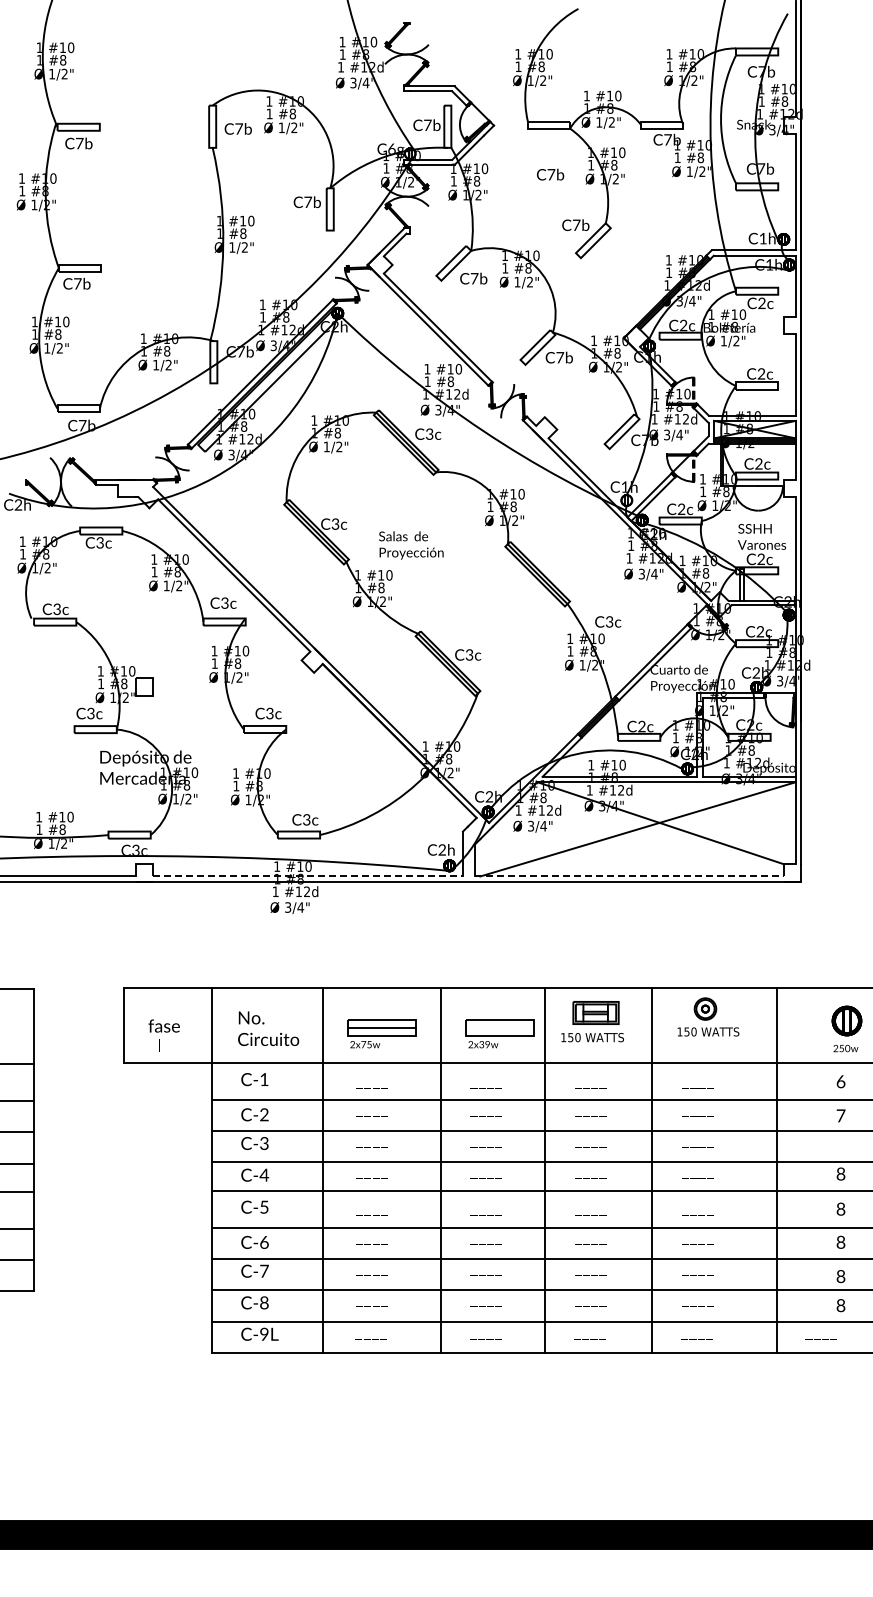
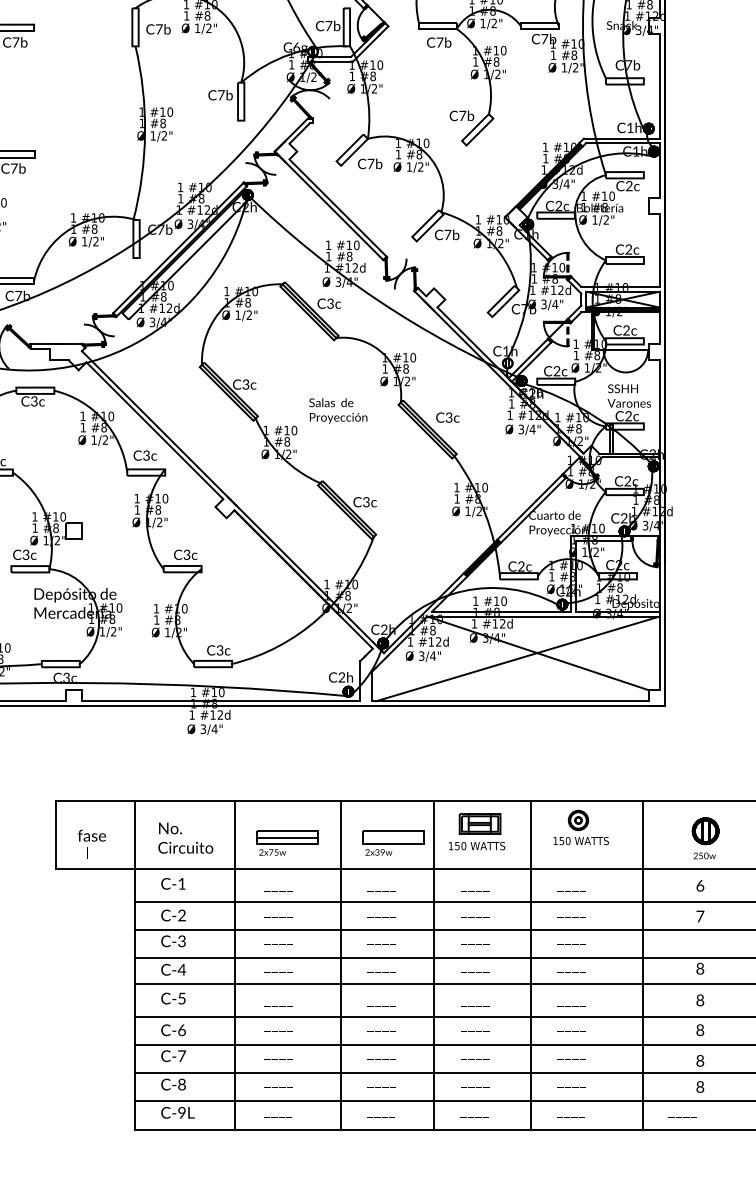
text: (550, 174) -> (439, 42), moved
text: (411, 545) -> (338, 410), moved
text: (608, 621) -> (448, 417), moved
line: (308, 876) -> (221, 701), dashed -> solid
line: (630, 876) -> (511, 701), dashed -> solid

